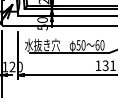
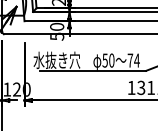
text: (99, 45) -> (133, 60), 60 -> 74

